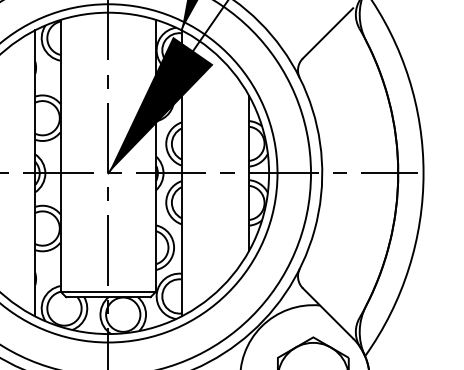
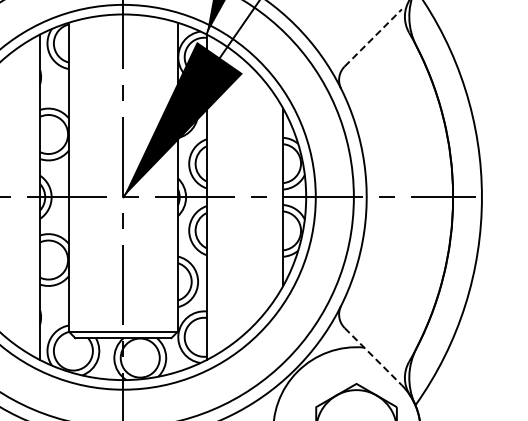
line: (328, 32) -> (373, 37), solid -> dashed
line: (328, 313) -> (373, 356), solid -> dashed

